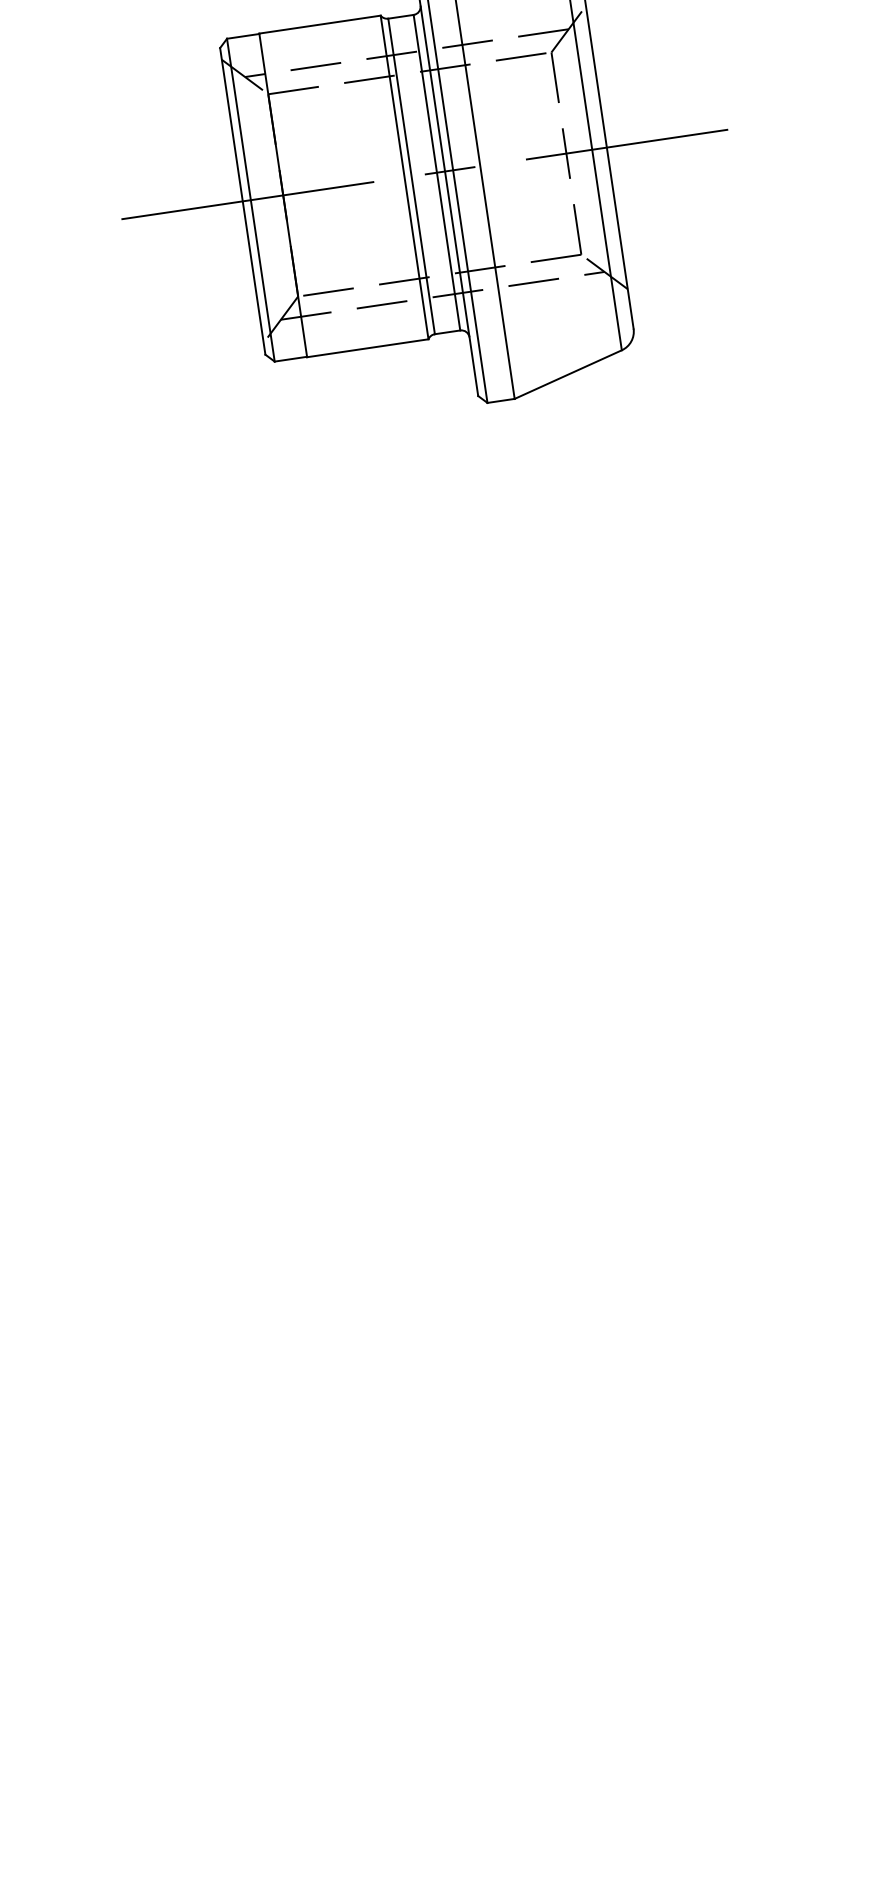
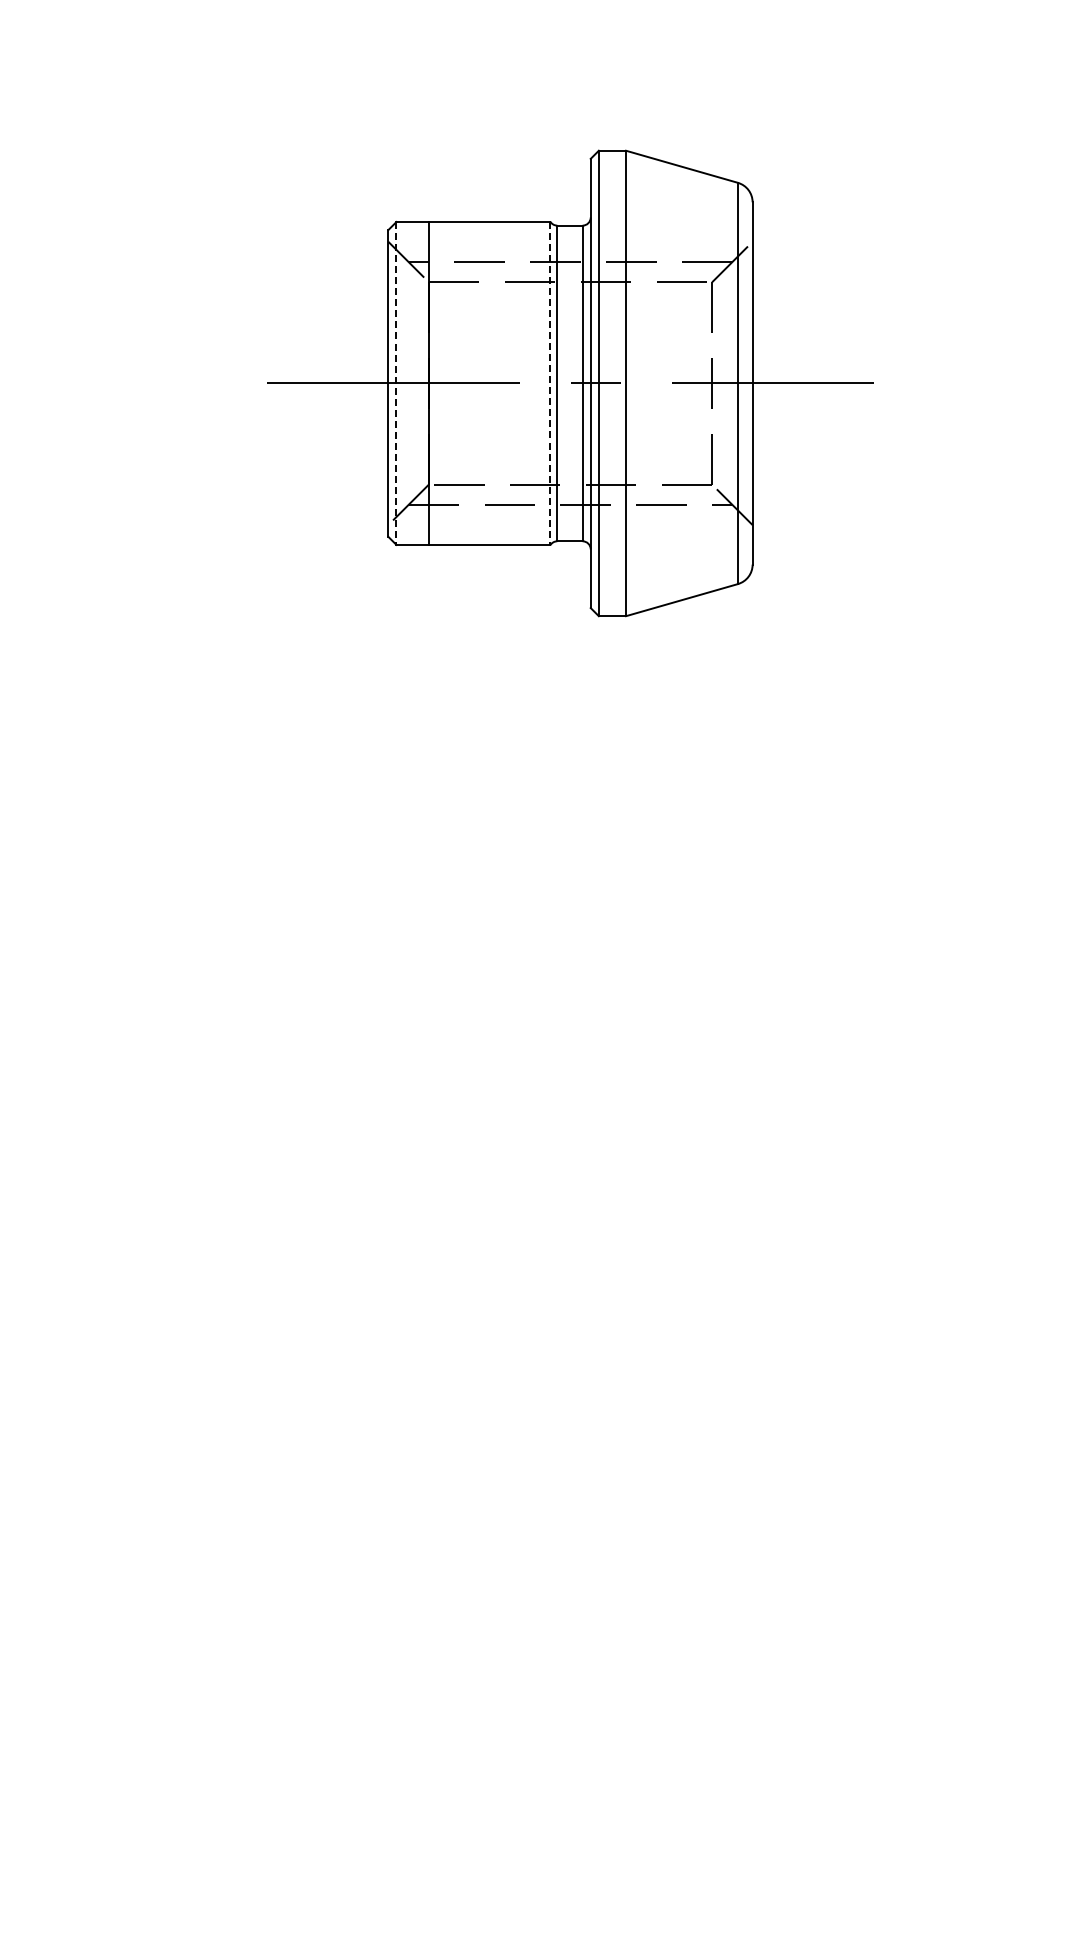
line: (404, 177) -> (550, 383), solid -> dashed
line: (250, 200) -> (396, 383), solid -> dashed

